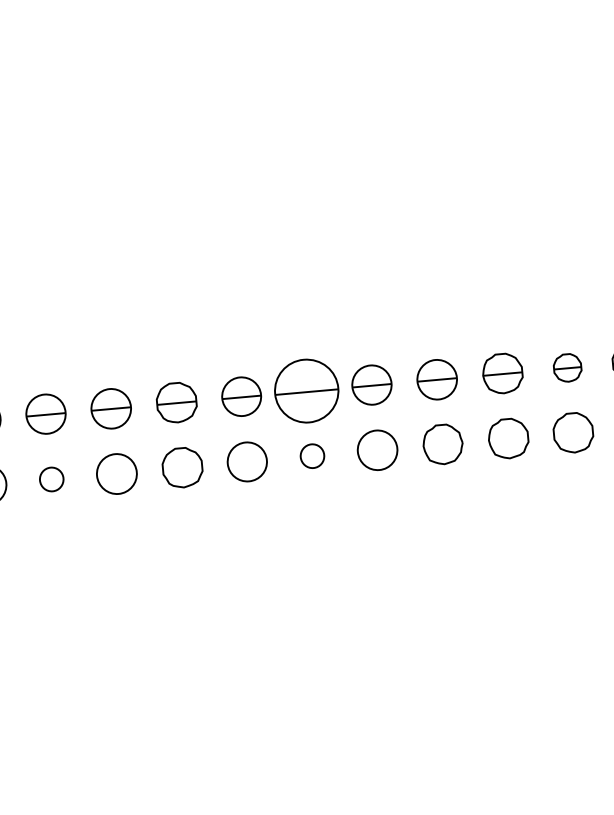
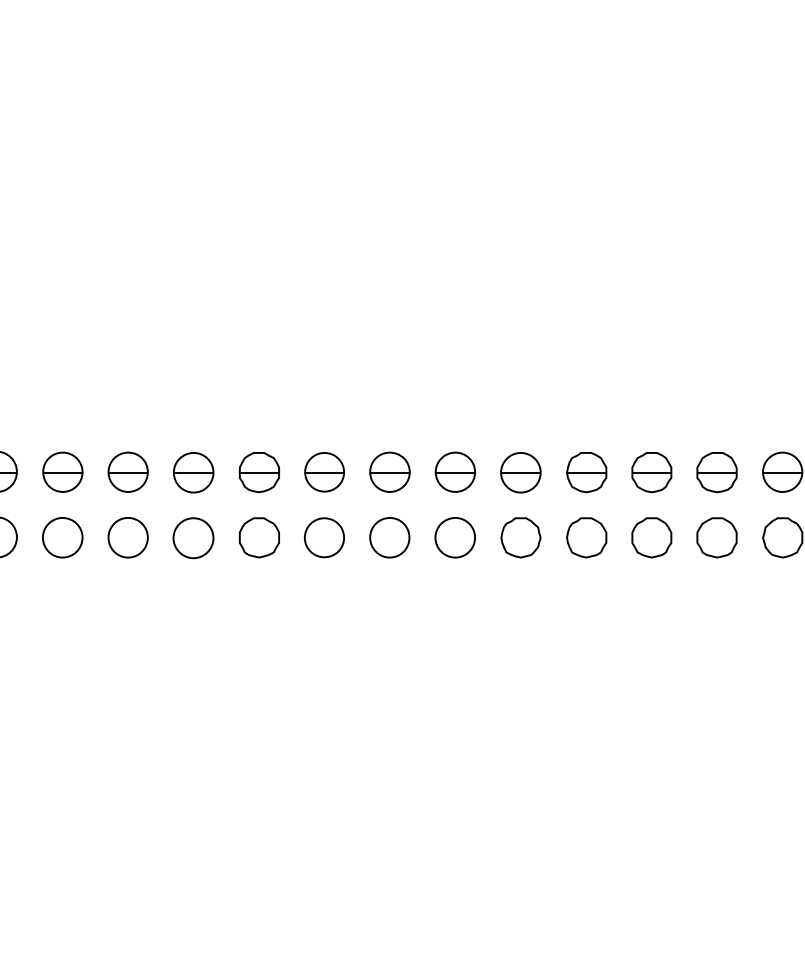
part: (567, 367) -> (651, 472), size x1.43
part: (306, 390) -> (389, 471), size x0.62
part: (312, 455) -> (389, 537), size x1.67
part: (51, 479) -> (127, 537), size x1.67

